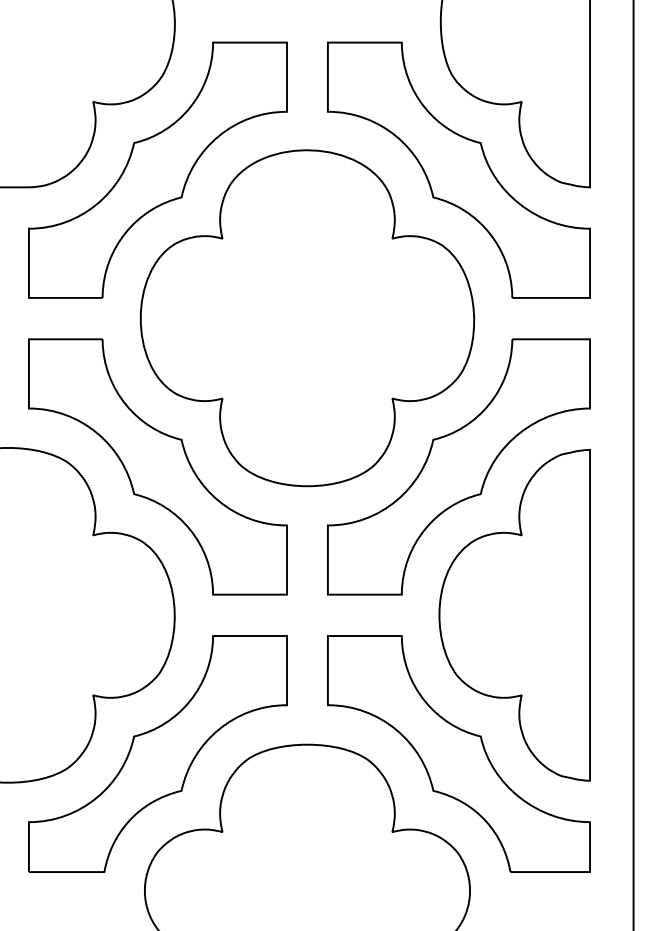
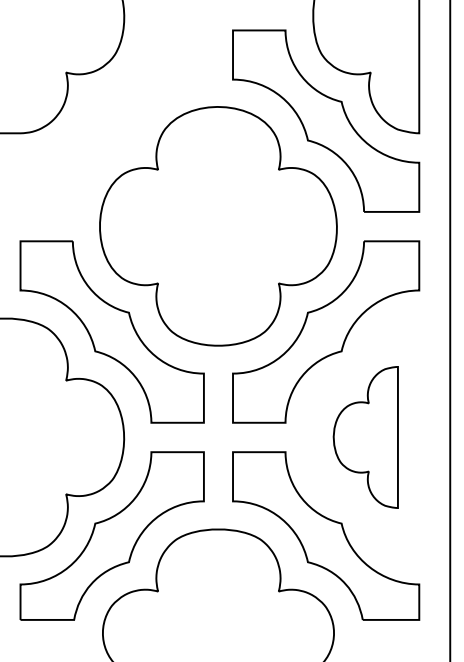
part: (156, 169) -> (111, 120), removed
part: (514, 615) -> (365, 437), size x0.6

